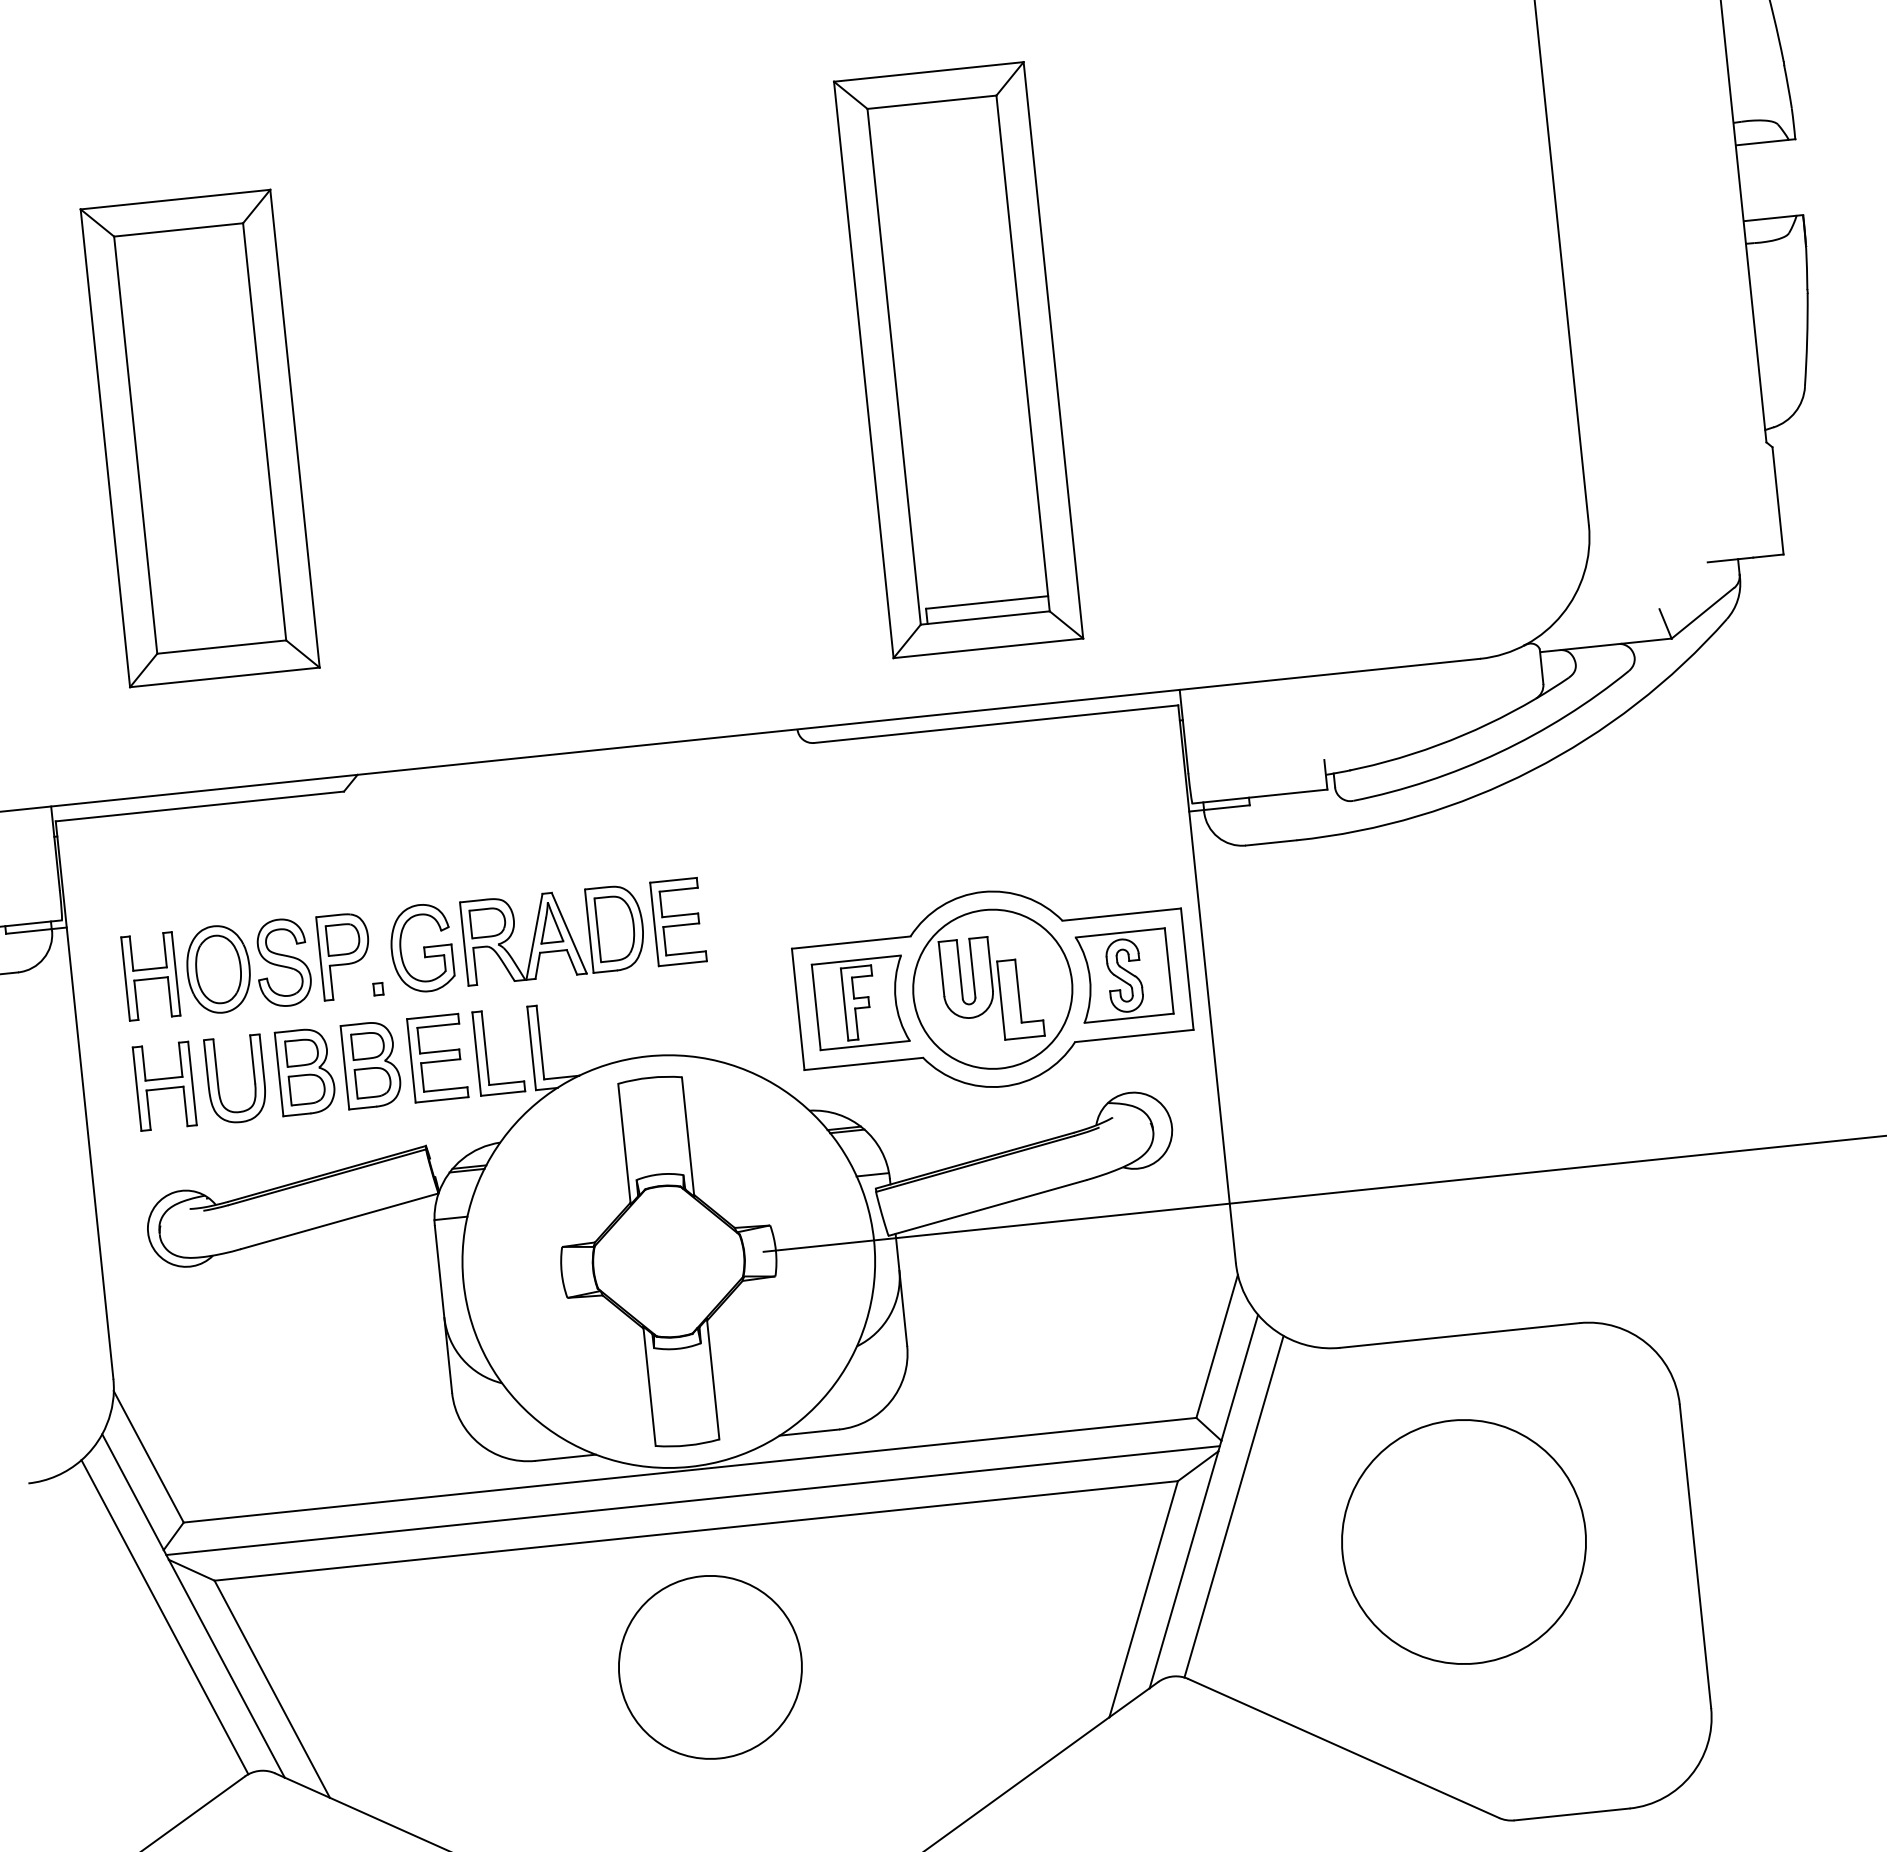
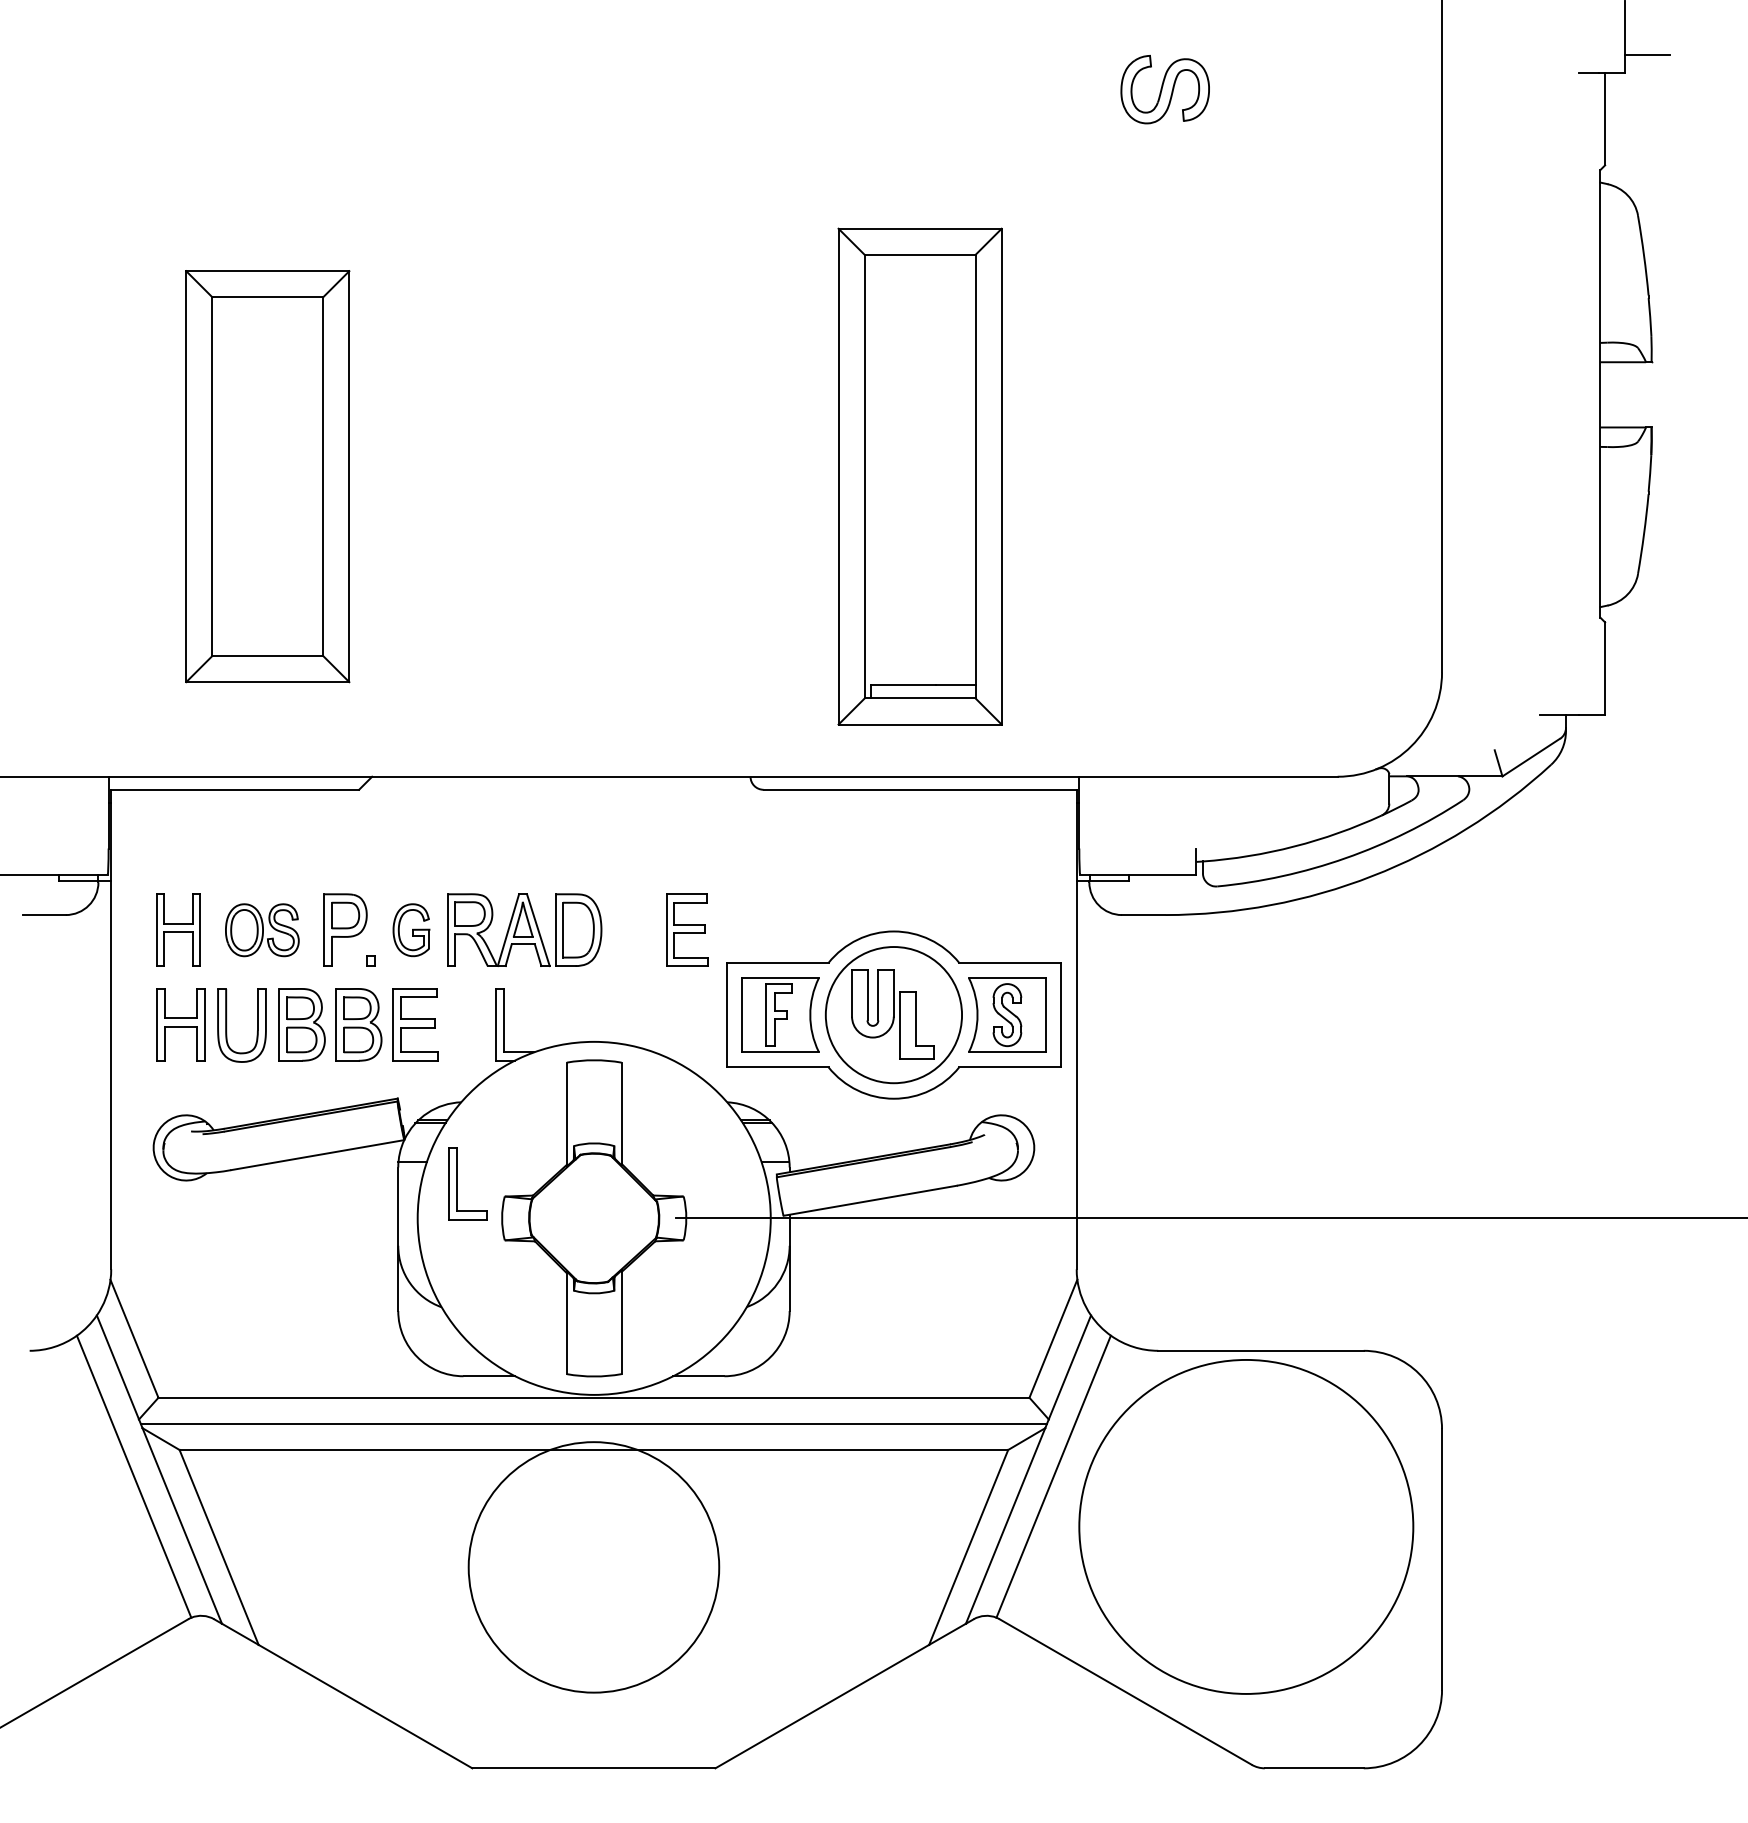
part: (678, 921) -> (687, 929), moved
part: (421, 948) -> (411, 930), size x0.7
part: (248, 966) -> (262, 930), size x0.7
part: (486, 1052) -> (457, 1183), moved
circle: (1463, 1541) -> (1245, 1526), size x1.6
circle: (709, 1667) -> (593, 1567), size x1.6

